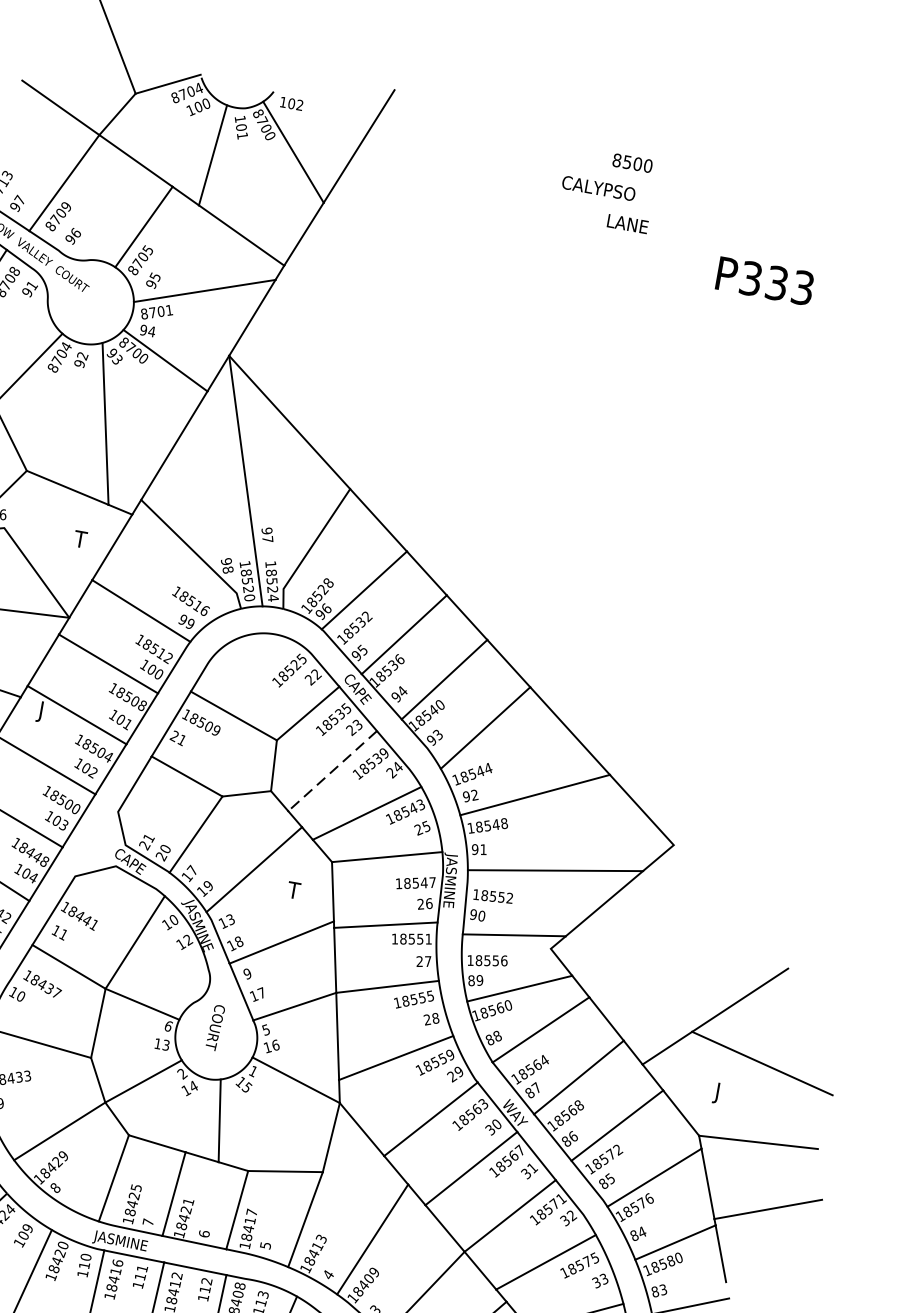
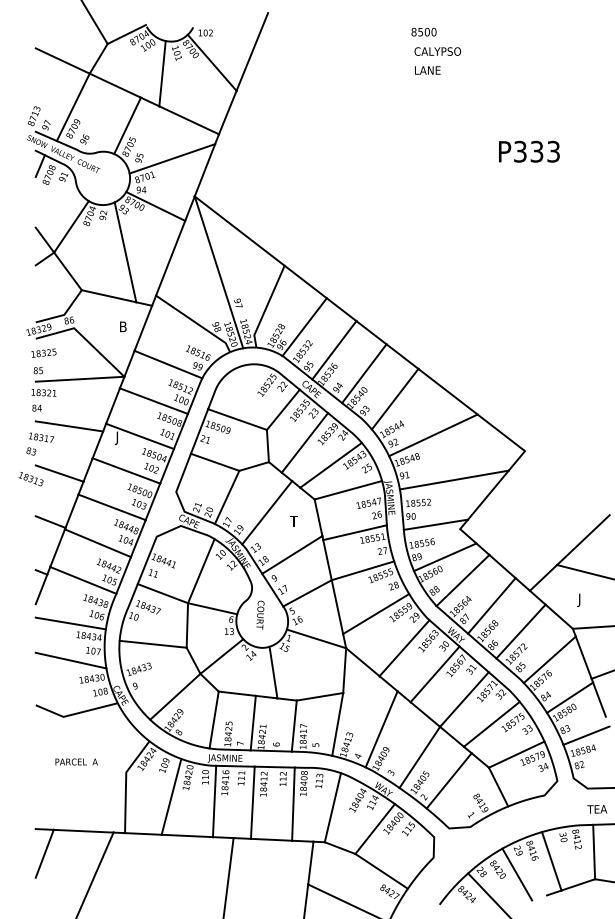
text: (598, 188) -> (437, 51), moved
text: (765, 280) -> (529, 151), moved
text: (80, 538) -> (122, 326), T -> B
line: (332, 770) -> (304, 442), dashed -> solid

